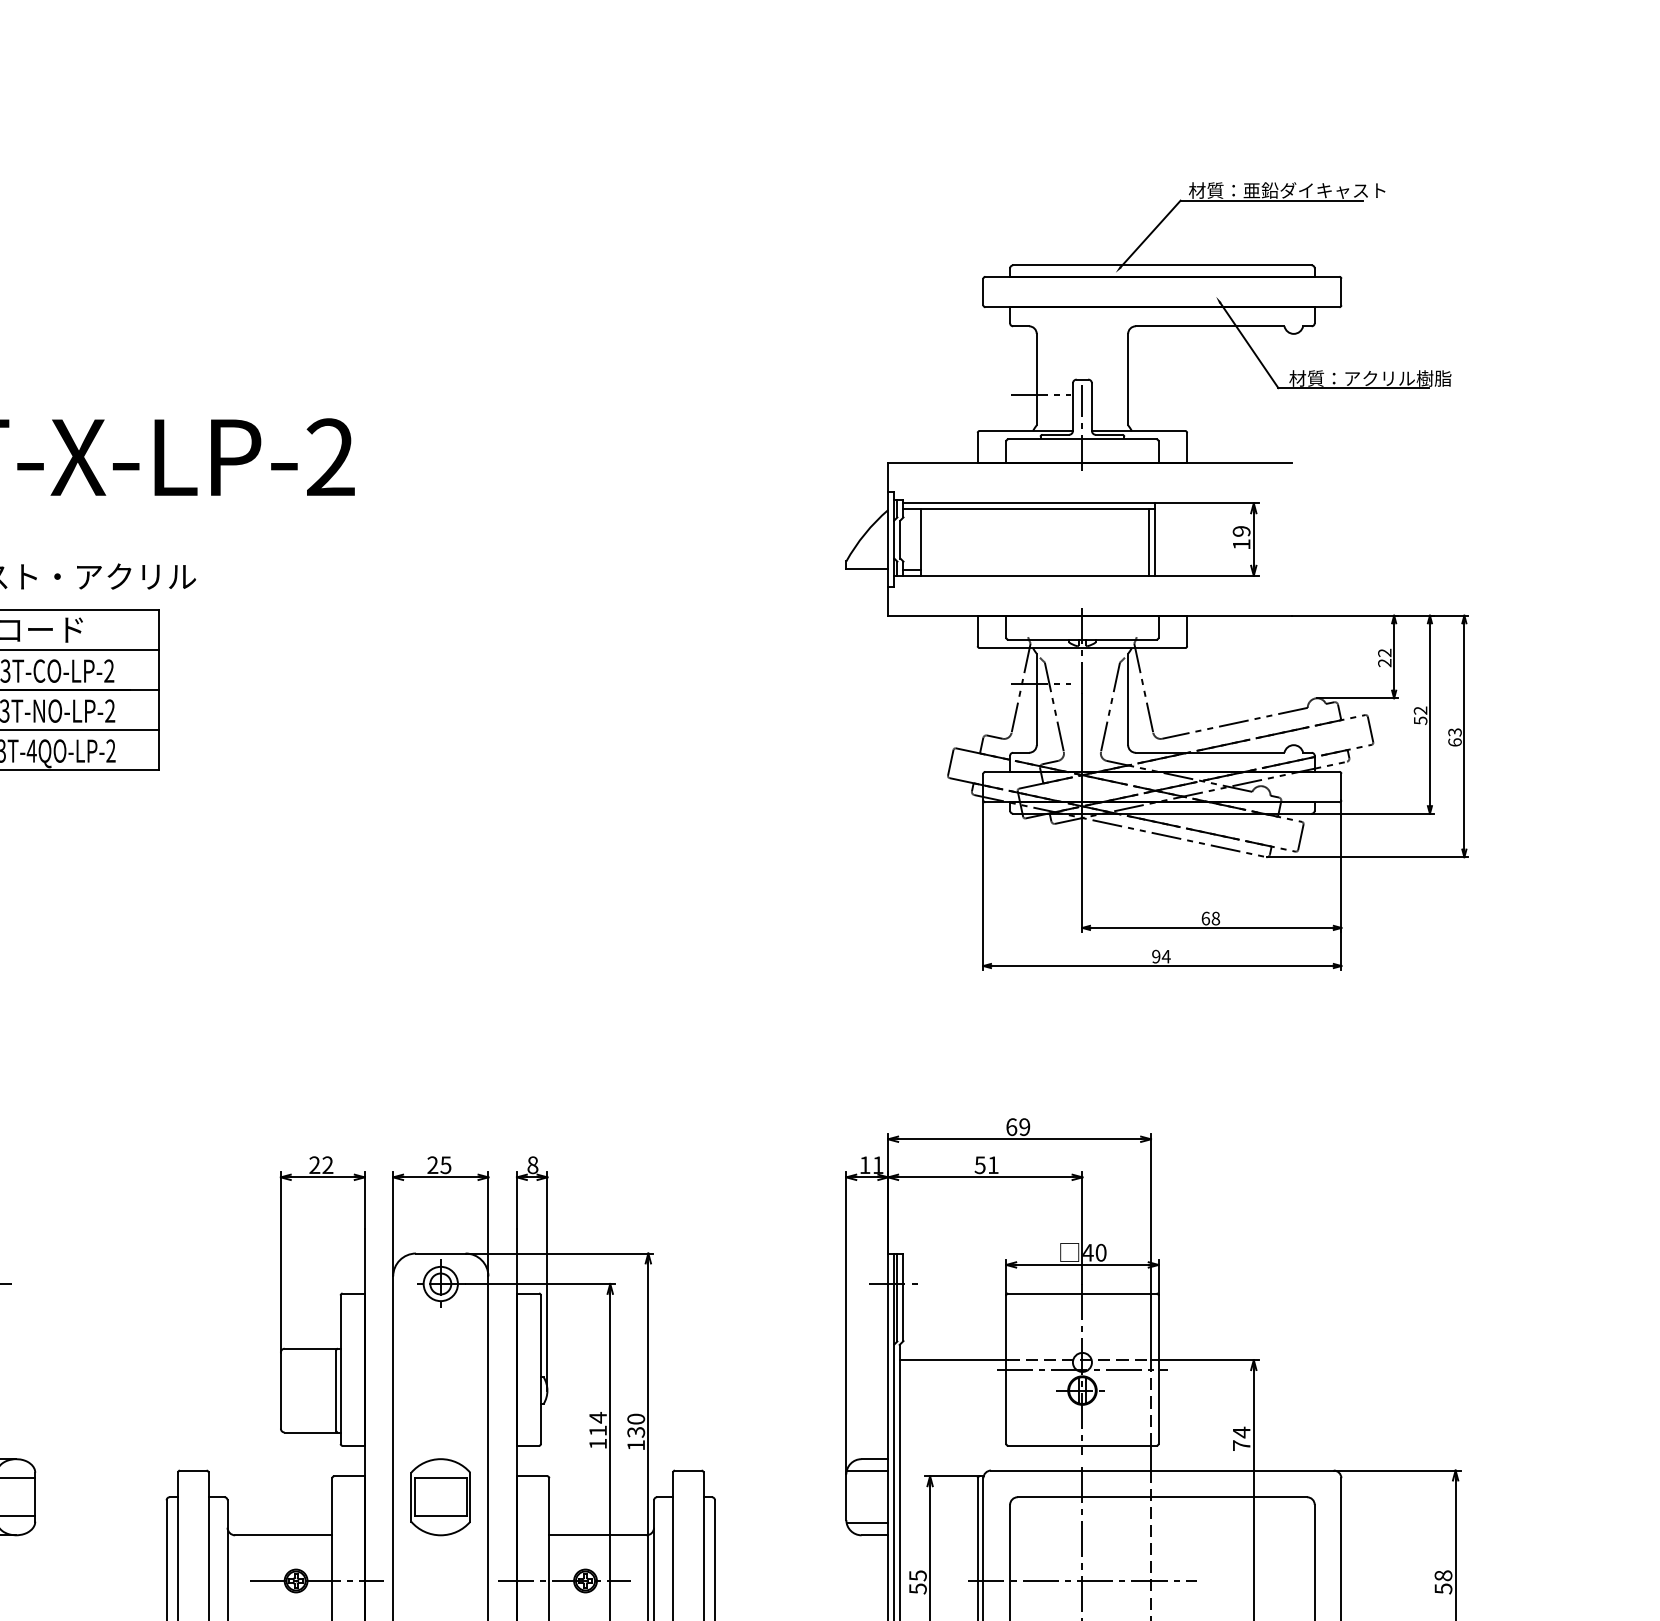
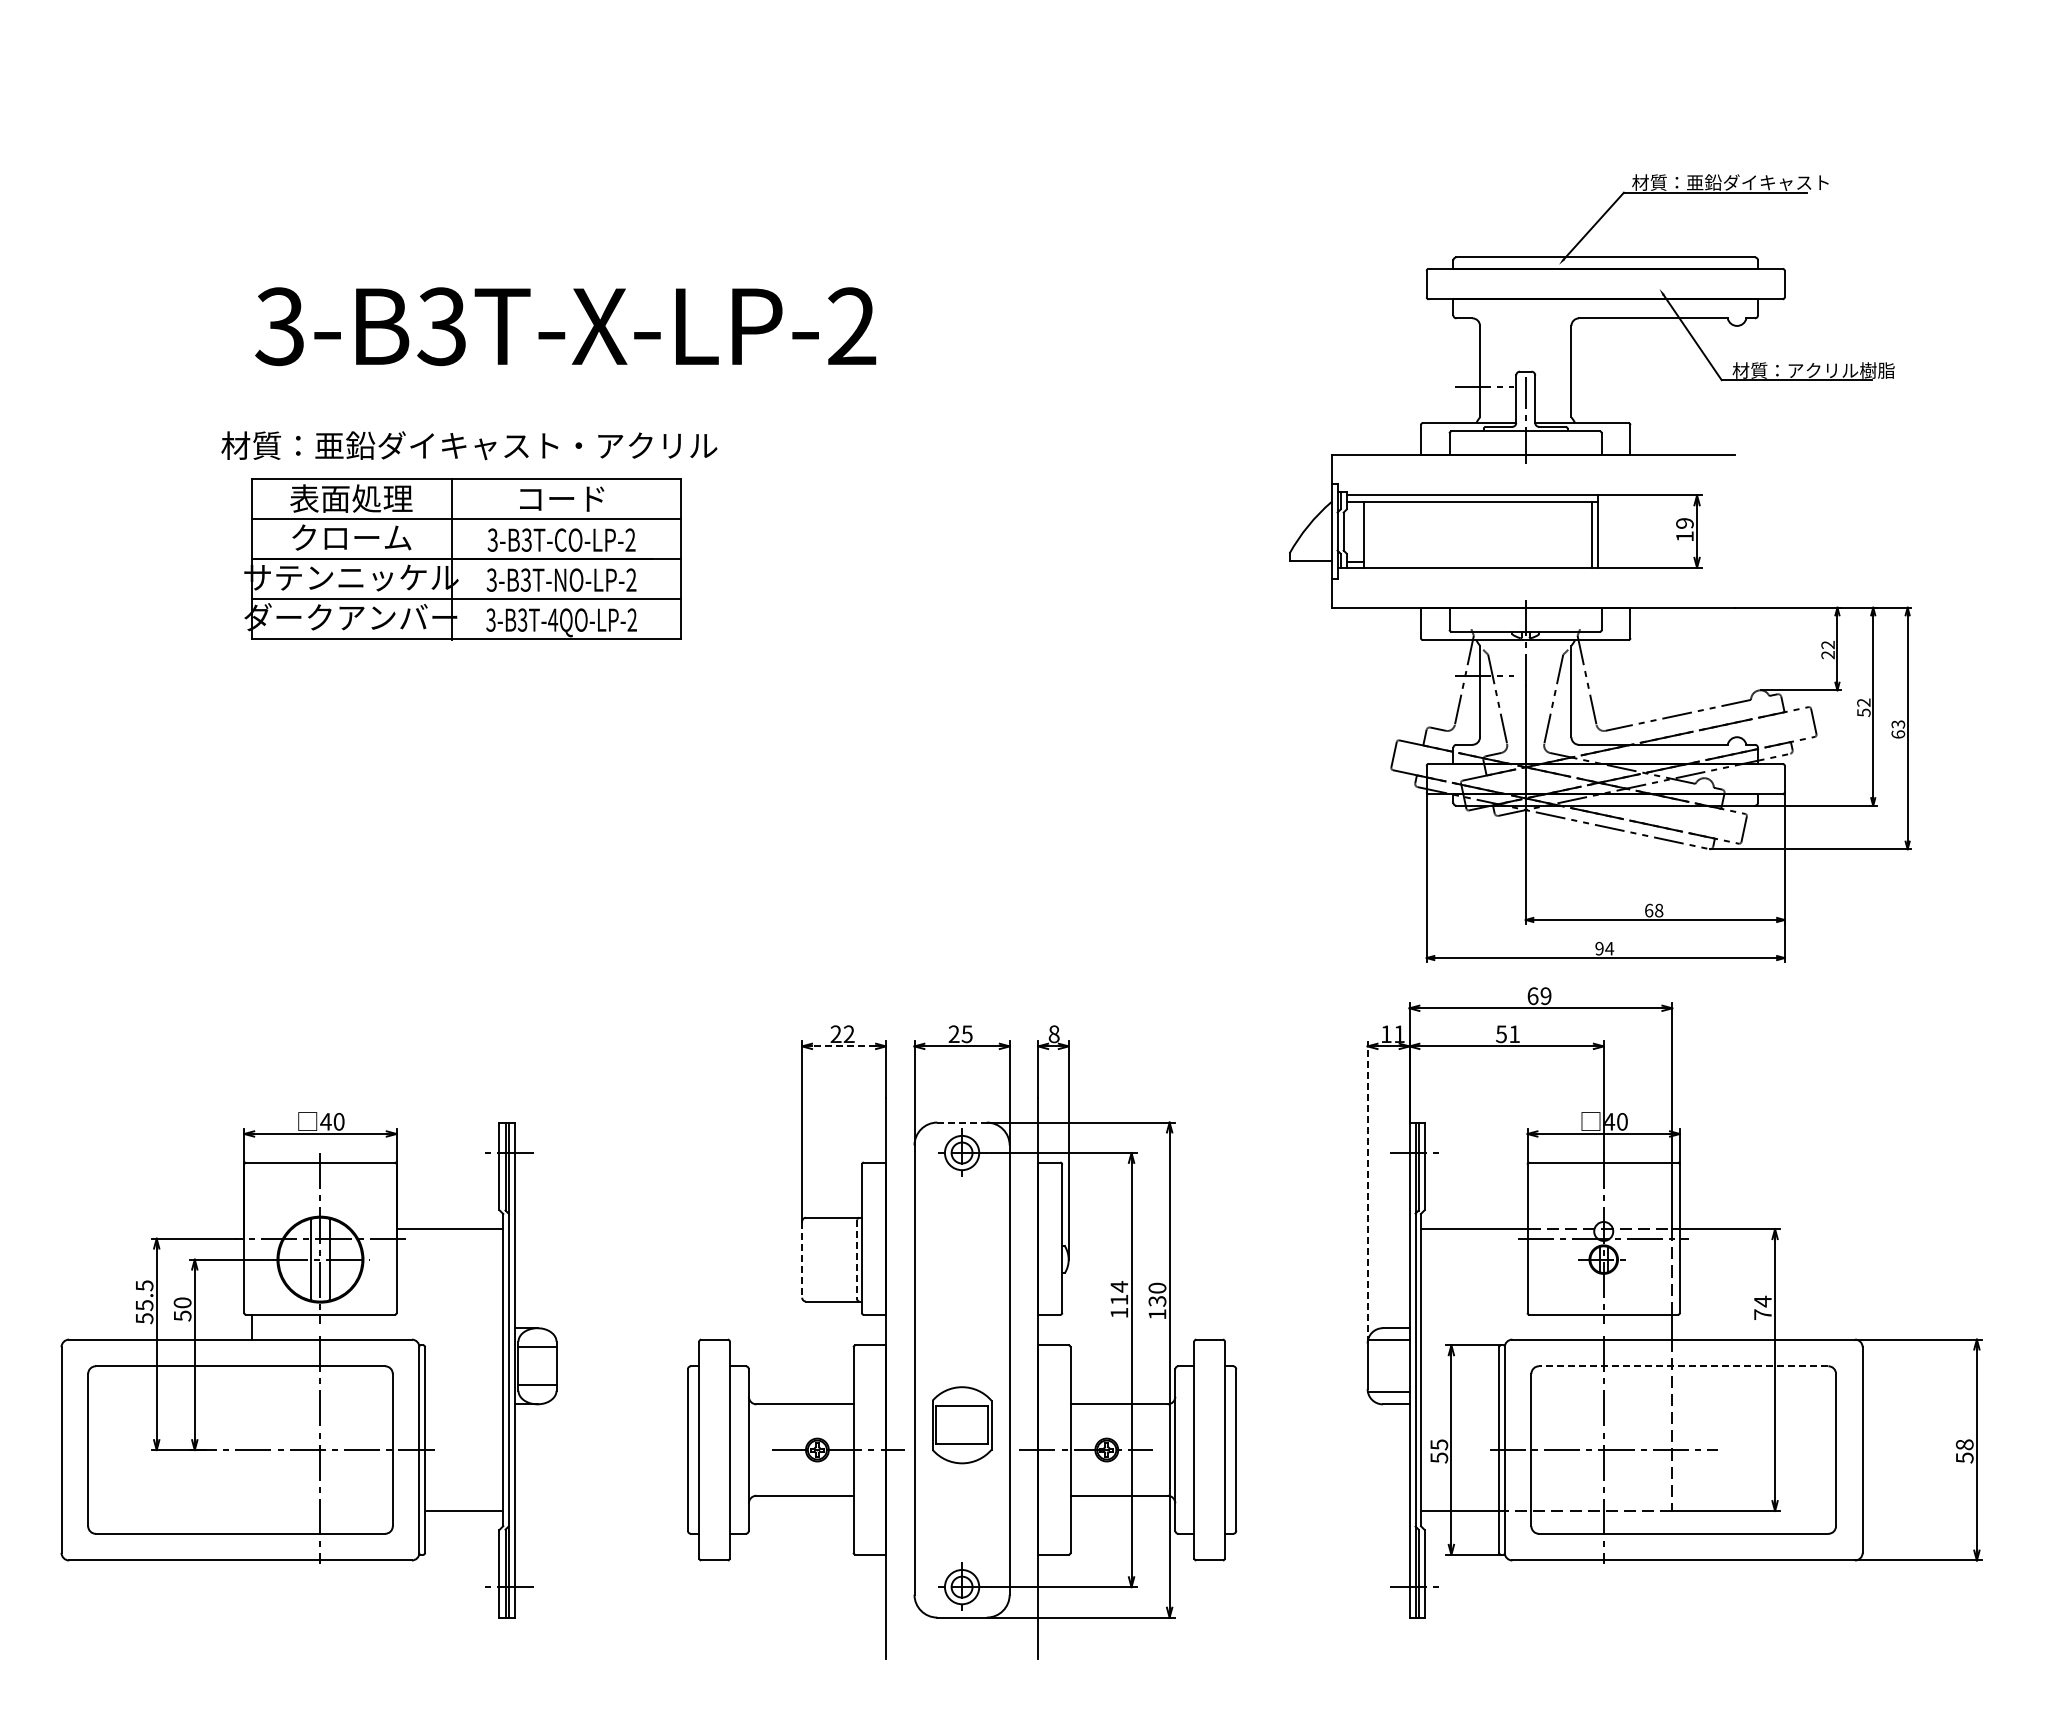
part: (1157, 576) -> (1600, 568), moved
line: (323, 1177) -> (844, 1046), solid -> dashed
line: (441, 1253) -> (962, 1122), solid -> dashed
line: (846, 1323) -> (1367, 1192), solid -> dashed
line: (336, 1390) -> (857, 1259), solid -> dashed
line: (281, 1391) -> (802, 1260), solid -> dashed
part: (441, 1497) -> (962, 1425), moved
line: (1162, 1497) -> (1683, 1366), solid -> dashed

